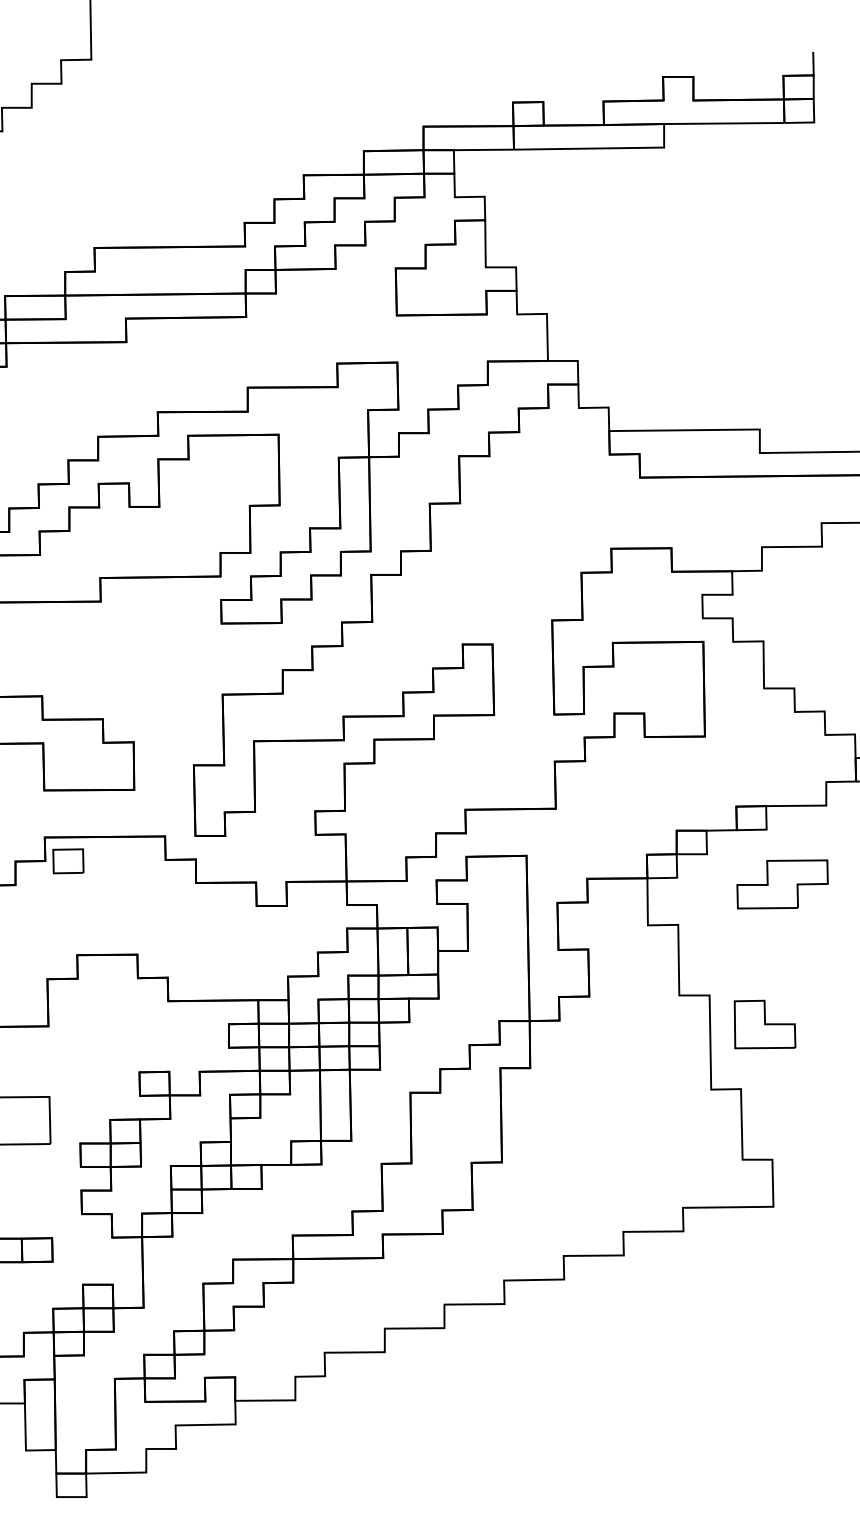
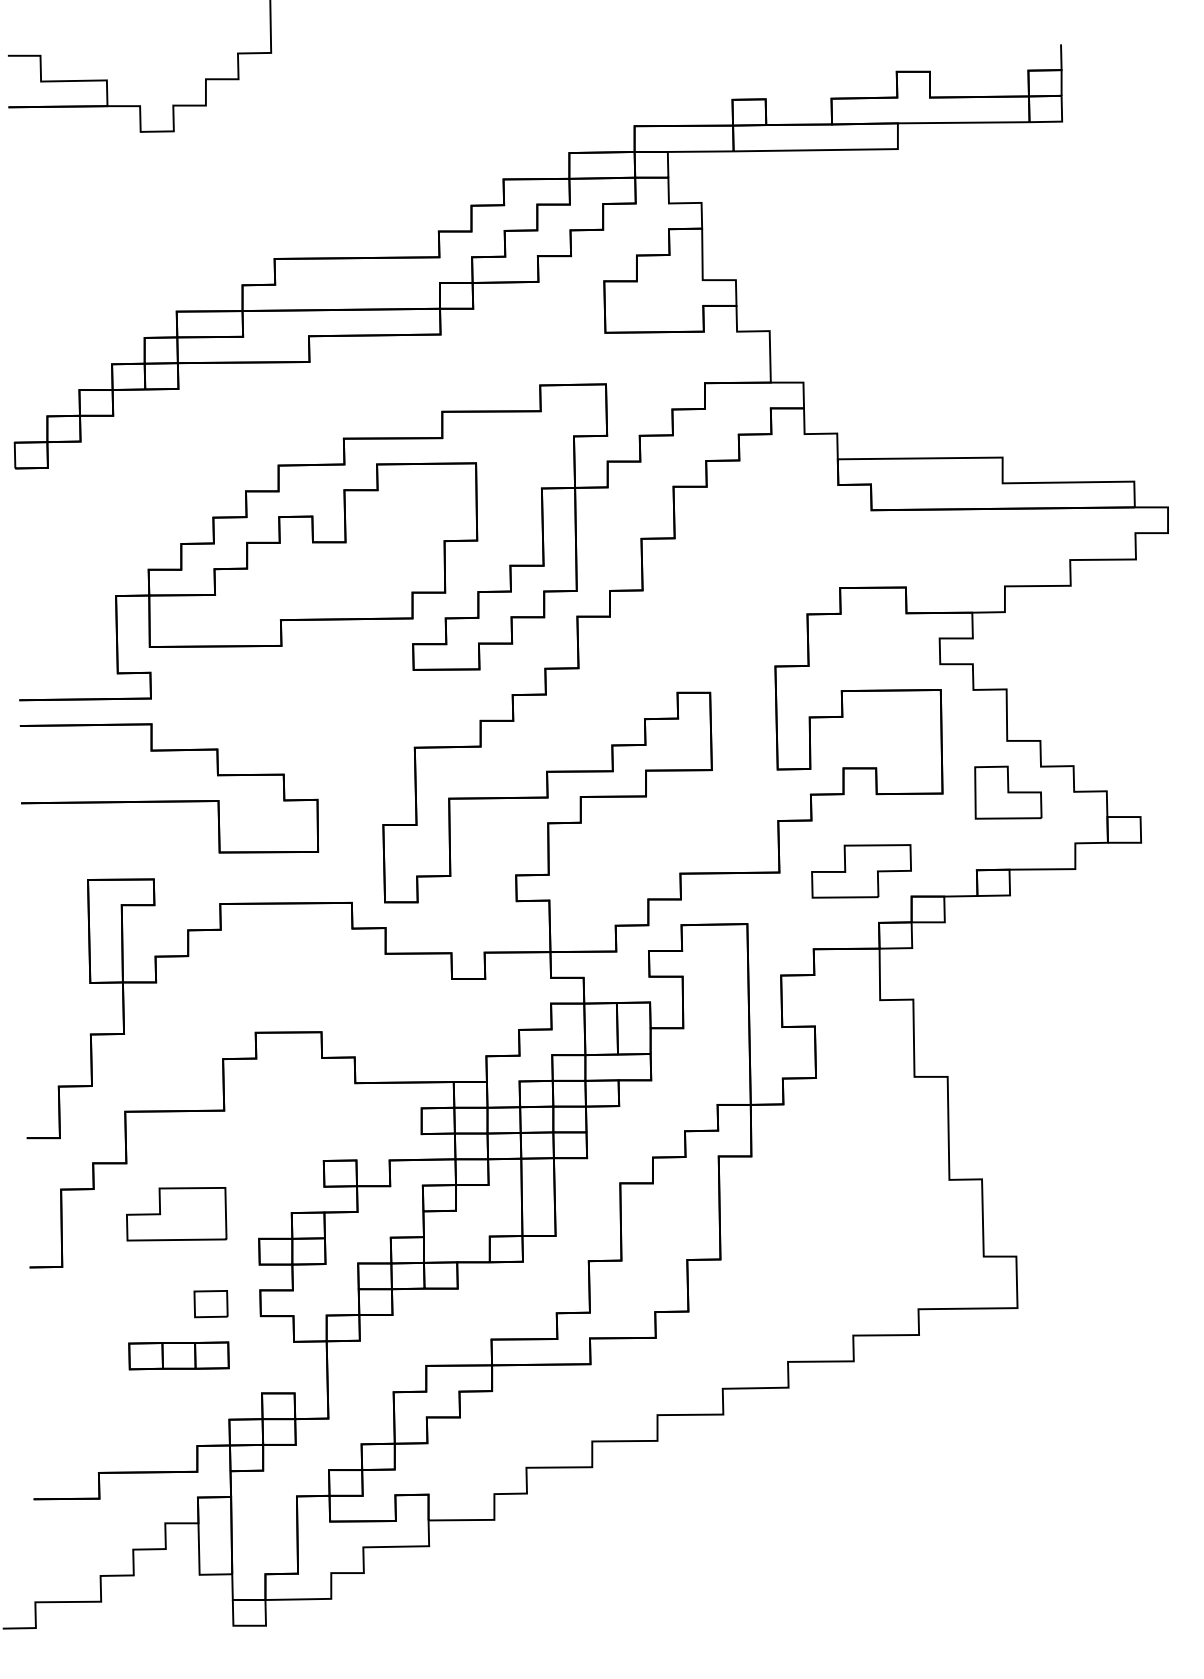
part: (67, 861) -> (210, 1304), moved
part: (782, 884) -> (861, 871), moved
part: (765, 1024) -> (1008, 792), moved

